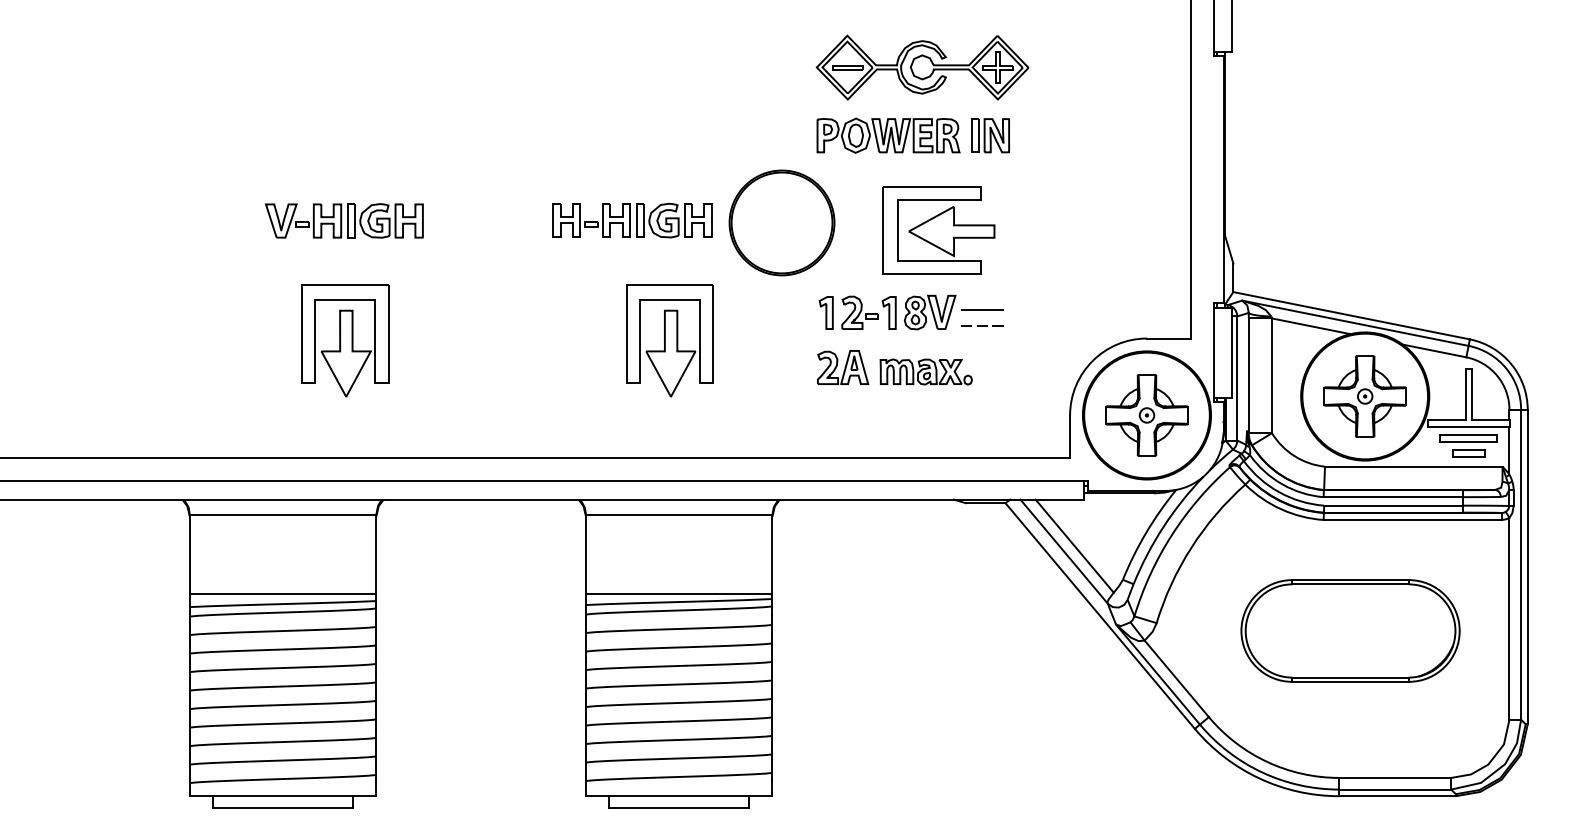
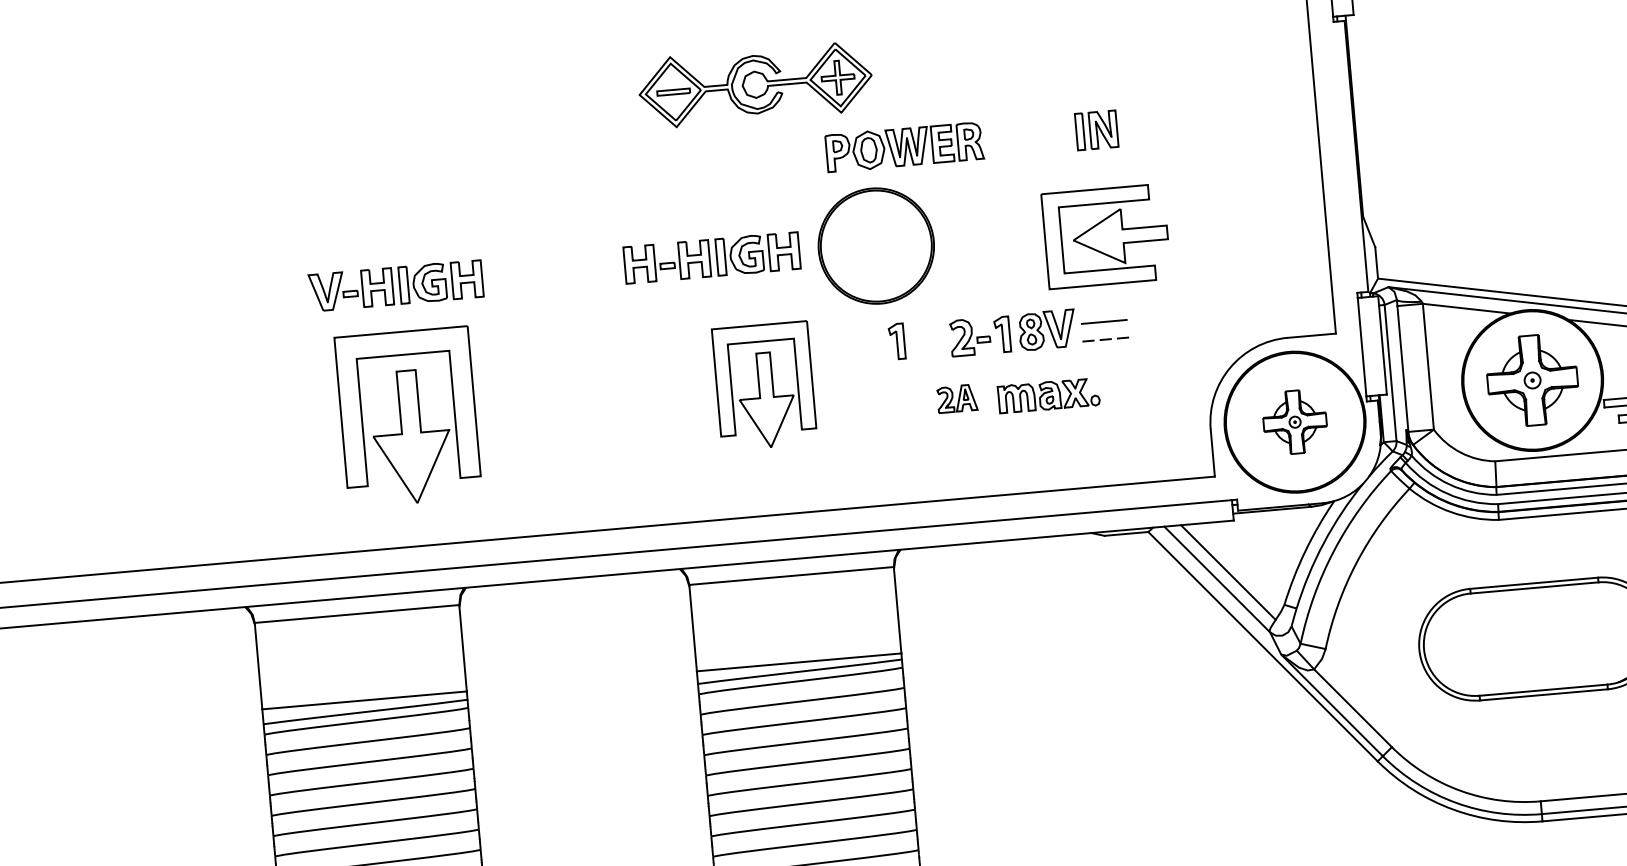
part: (922, 67) -> (755, 84), moved
part: (888, 135) -> (904, 146), moved
part: (938, 230) -> (1105, 236), moved
part: (825, 312) -> (896, 341), moved
part: (345, 340) -> (408, 416), size x1.4
part: (843, 367) -> (957, 398), size x0.7
part: (1146, 415) -> (1294, 422), size x0.7

